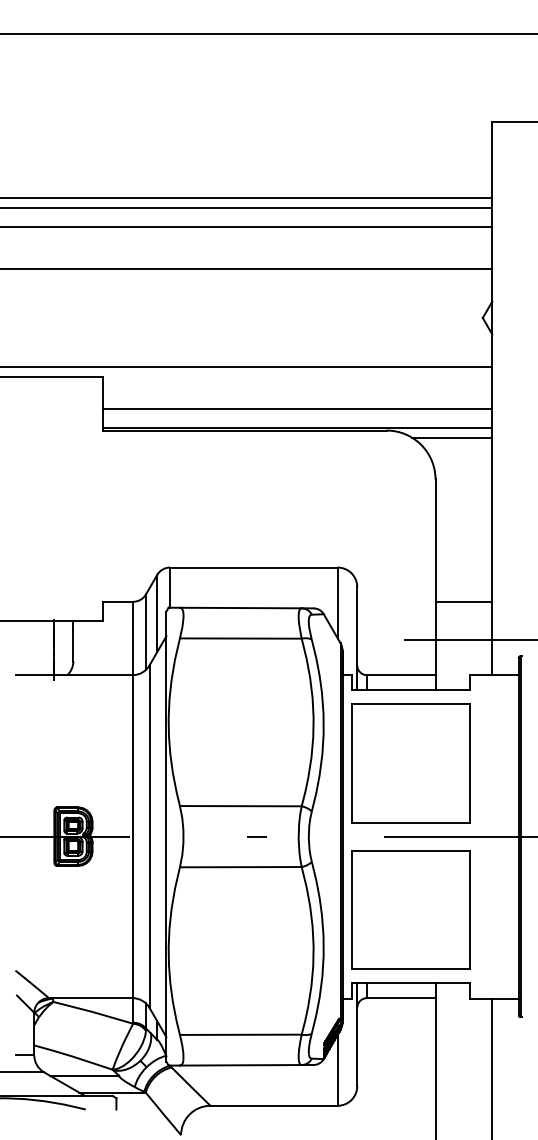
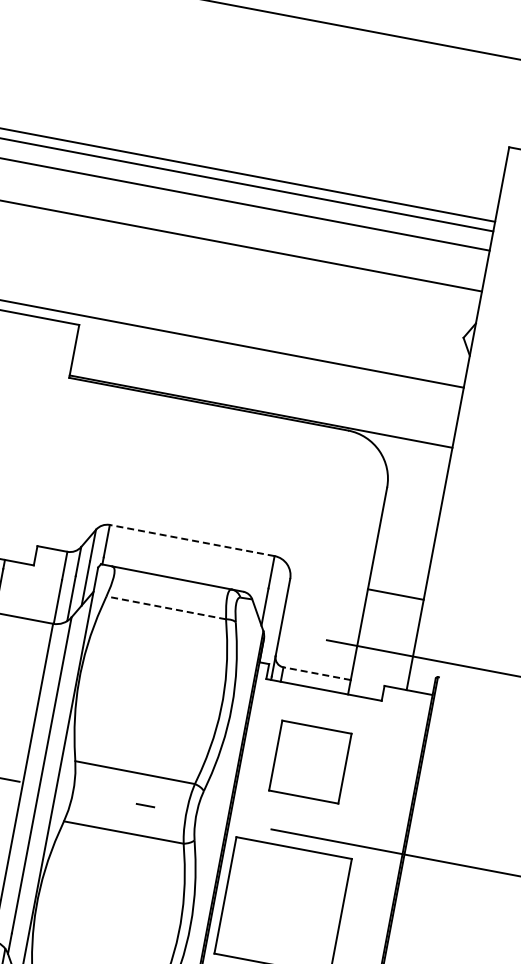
line: (297, 408) -> (264, 392), removed
line: (452, 437) -> (411, 449), removed
line: (253, 567) -> (191, 540), solid -> dashed
line: (463, 601) -> (395, 594), moved
line: (240, 638) -> (165, 607), solid -> dashed
line: (400, 675) -> (316, 673), solid -> dashed
part: (410, 763) -> (309, 762), size x0.6

